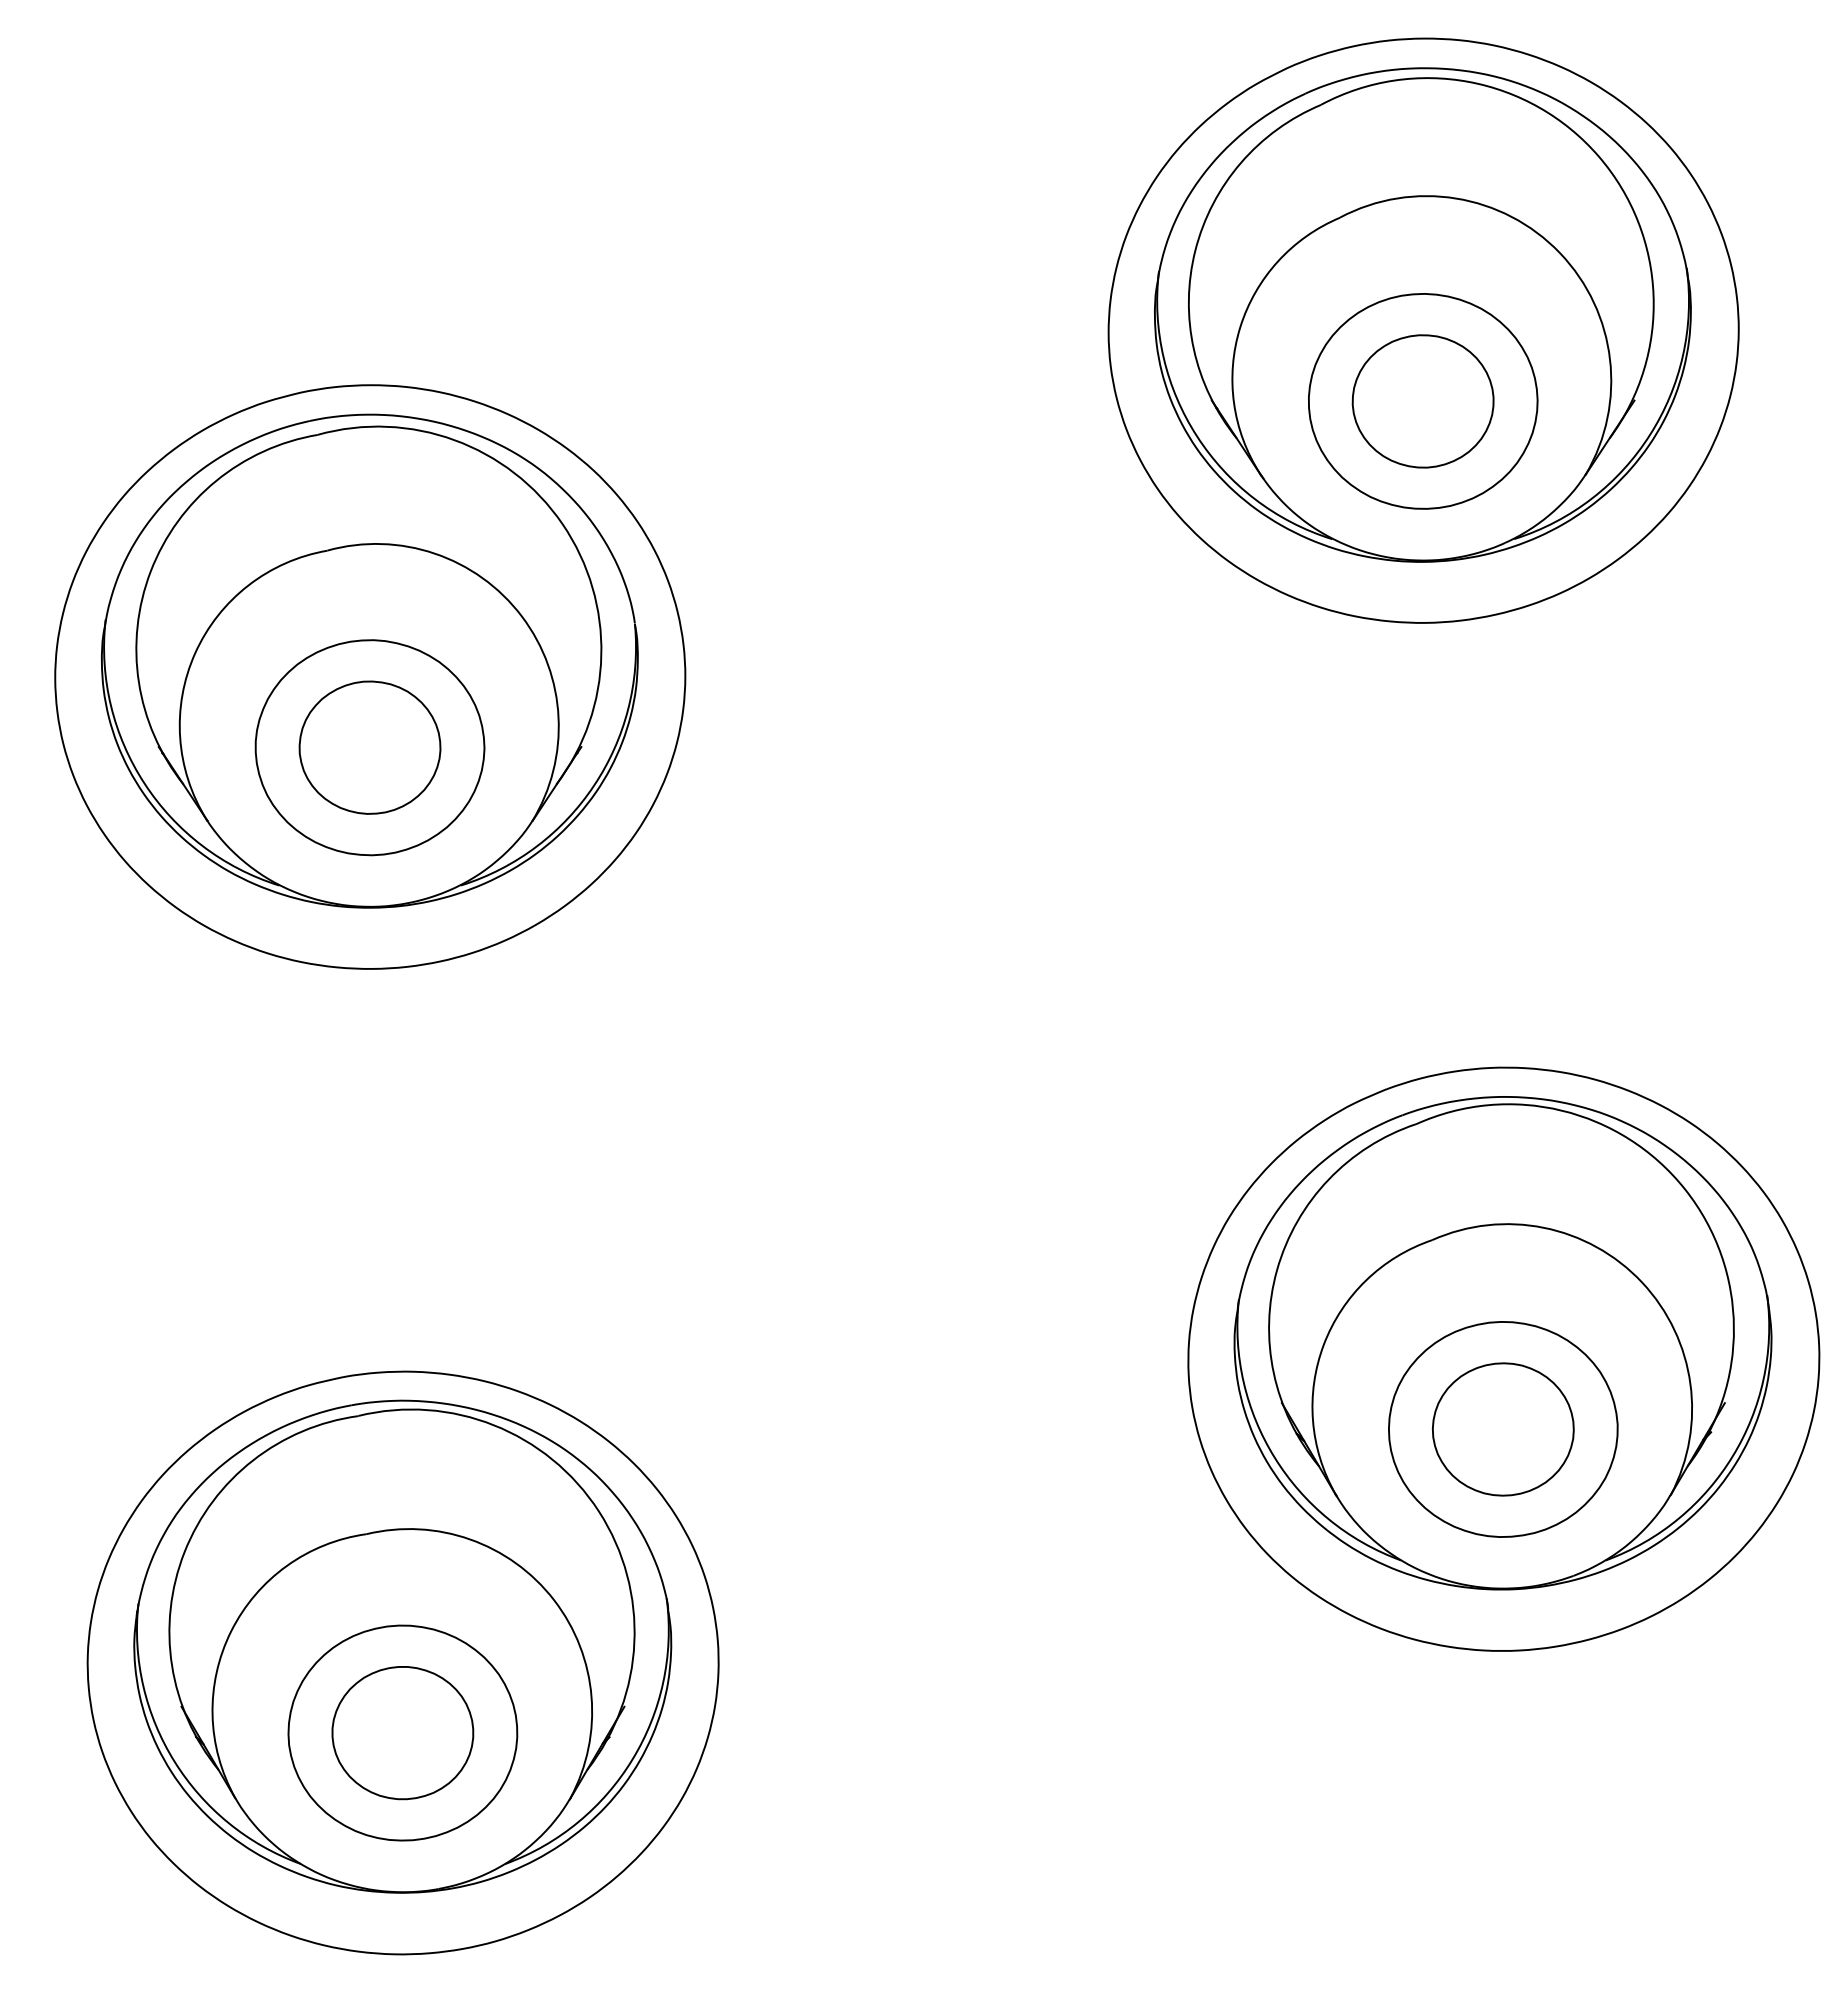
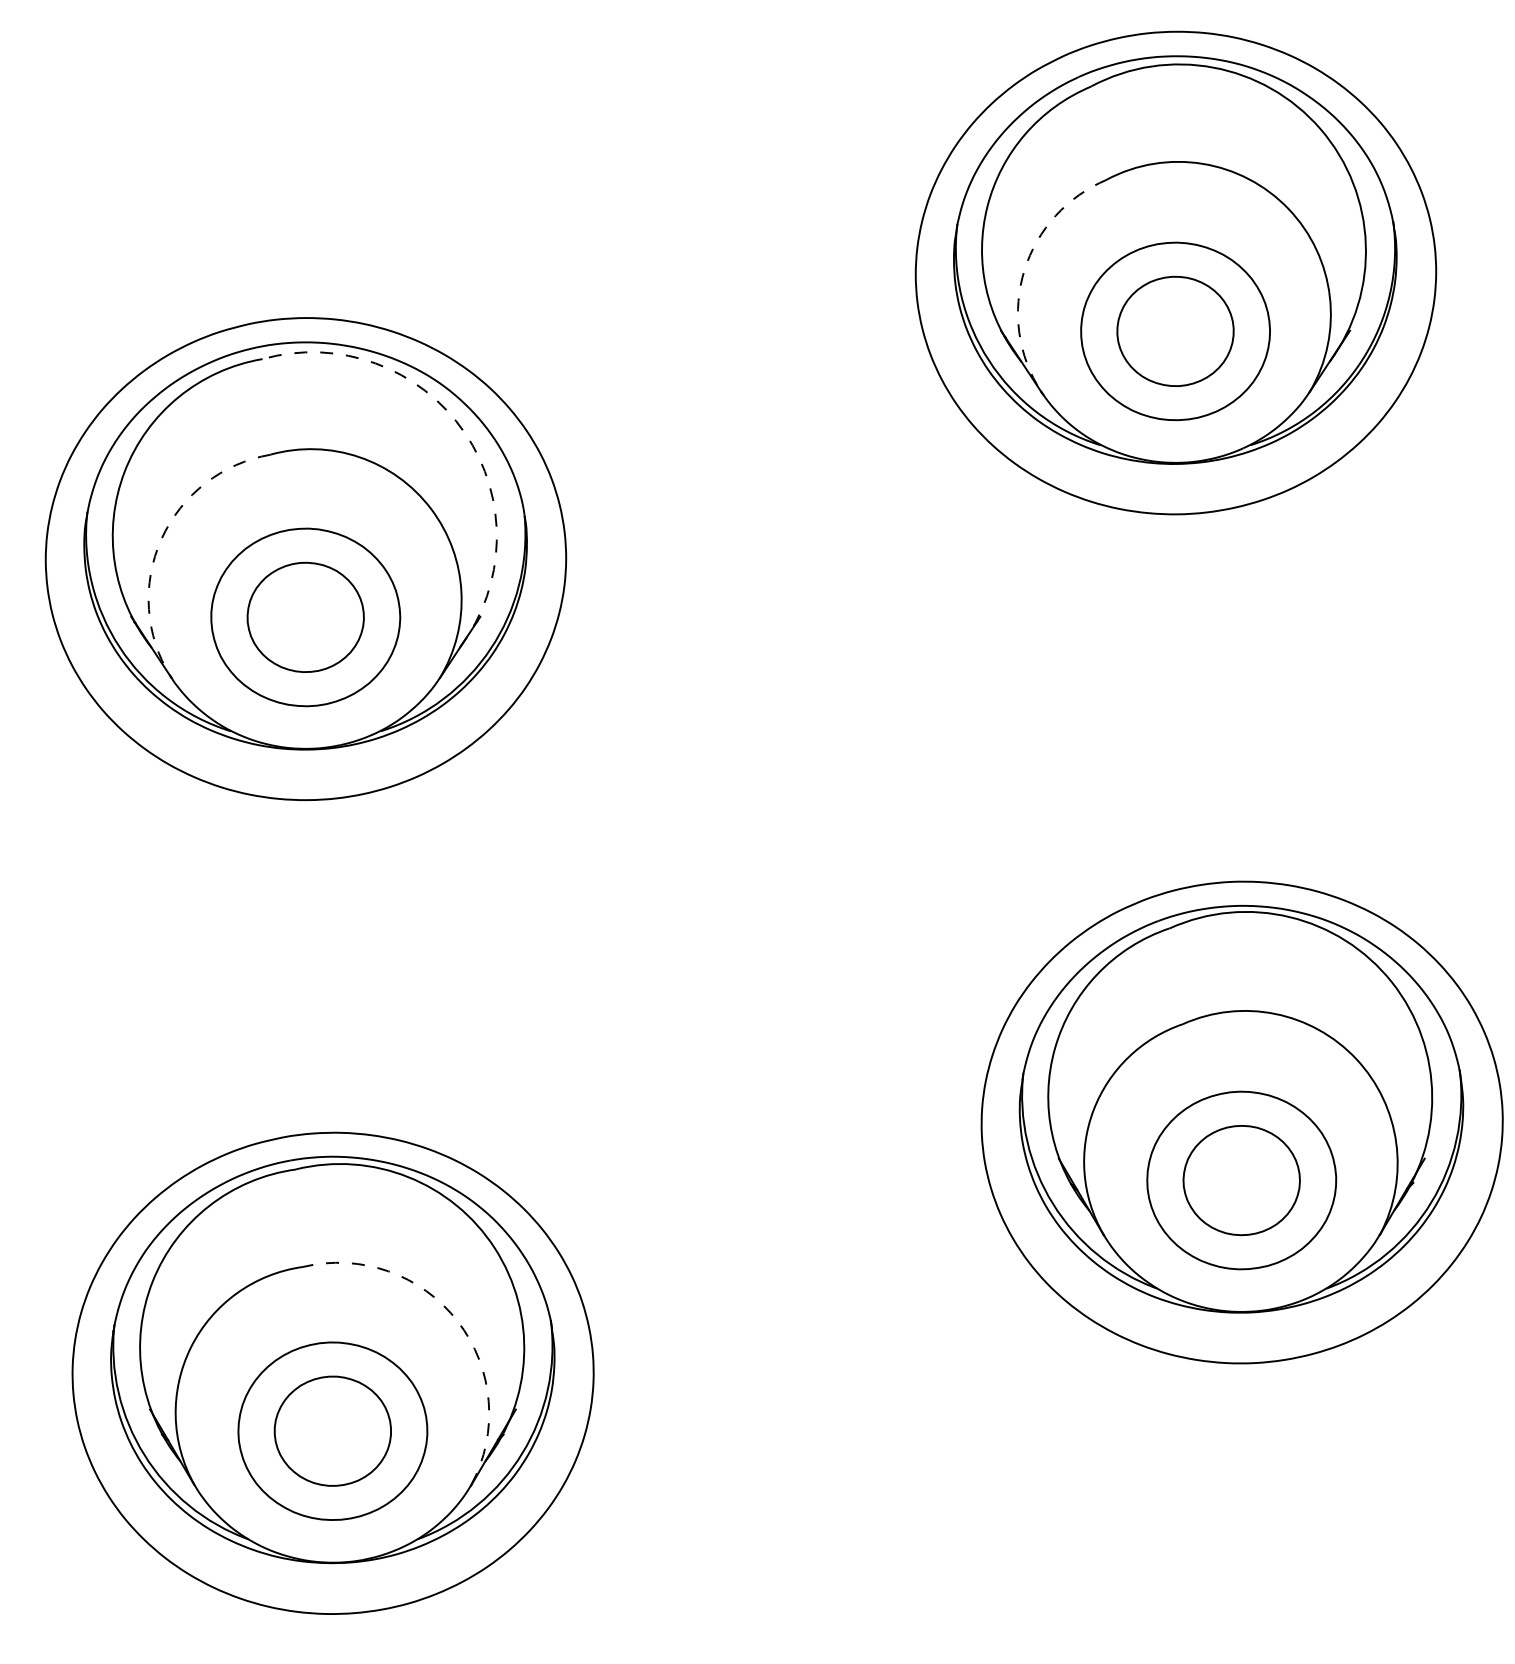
arc: (1240, 327) -> (1024, 270), solid -> dashed
arc: (562, 524) -> (464, 433), solid -> dashed
arc: (195, 653) -> (161, 539), solid -> dashed
arc: (554, 1600) -> (458, 1321), solid -> dashed

